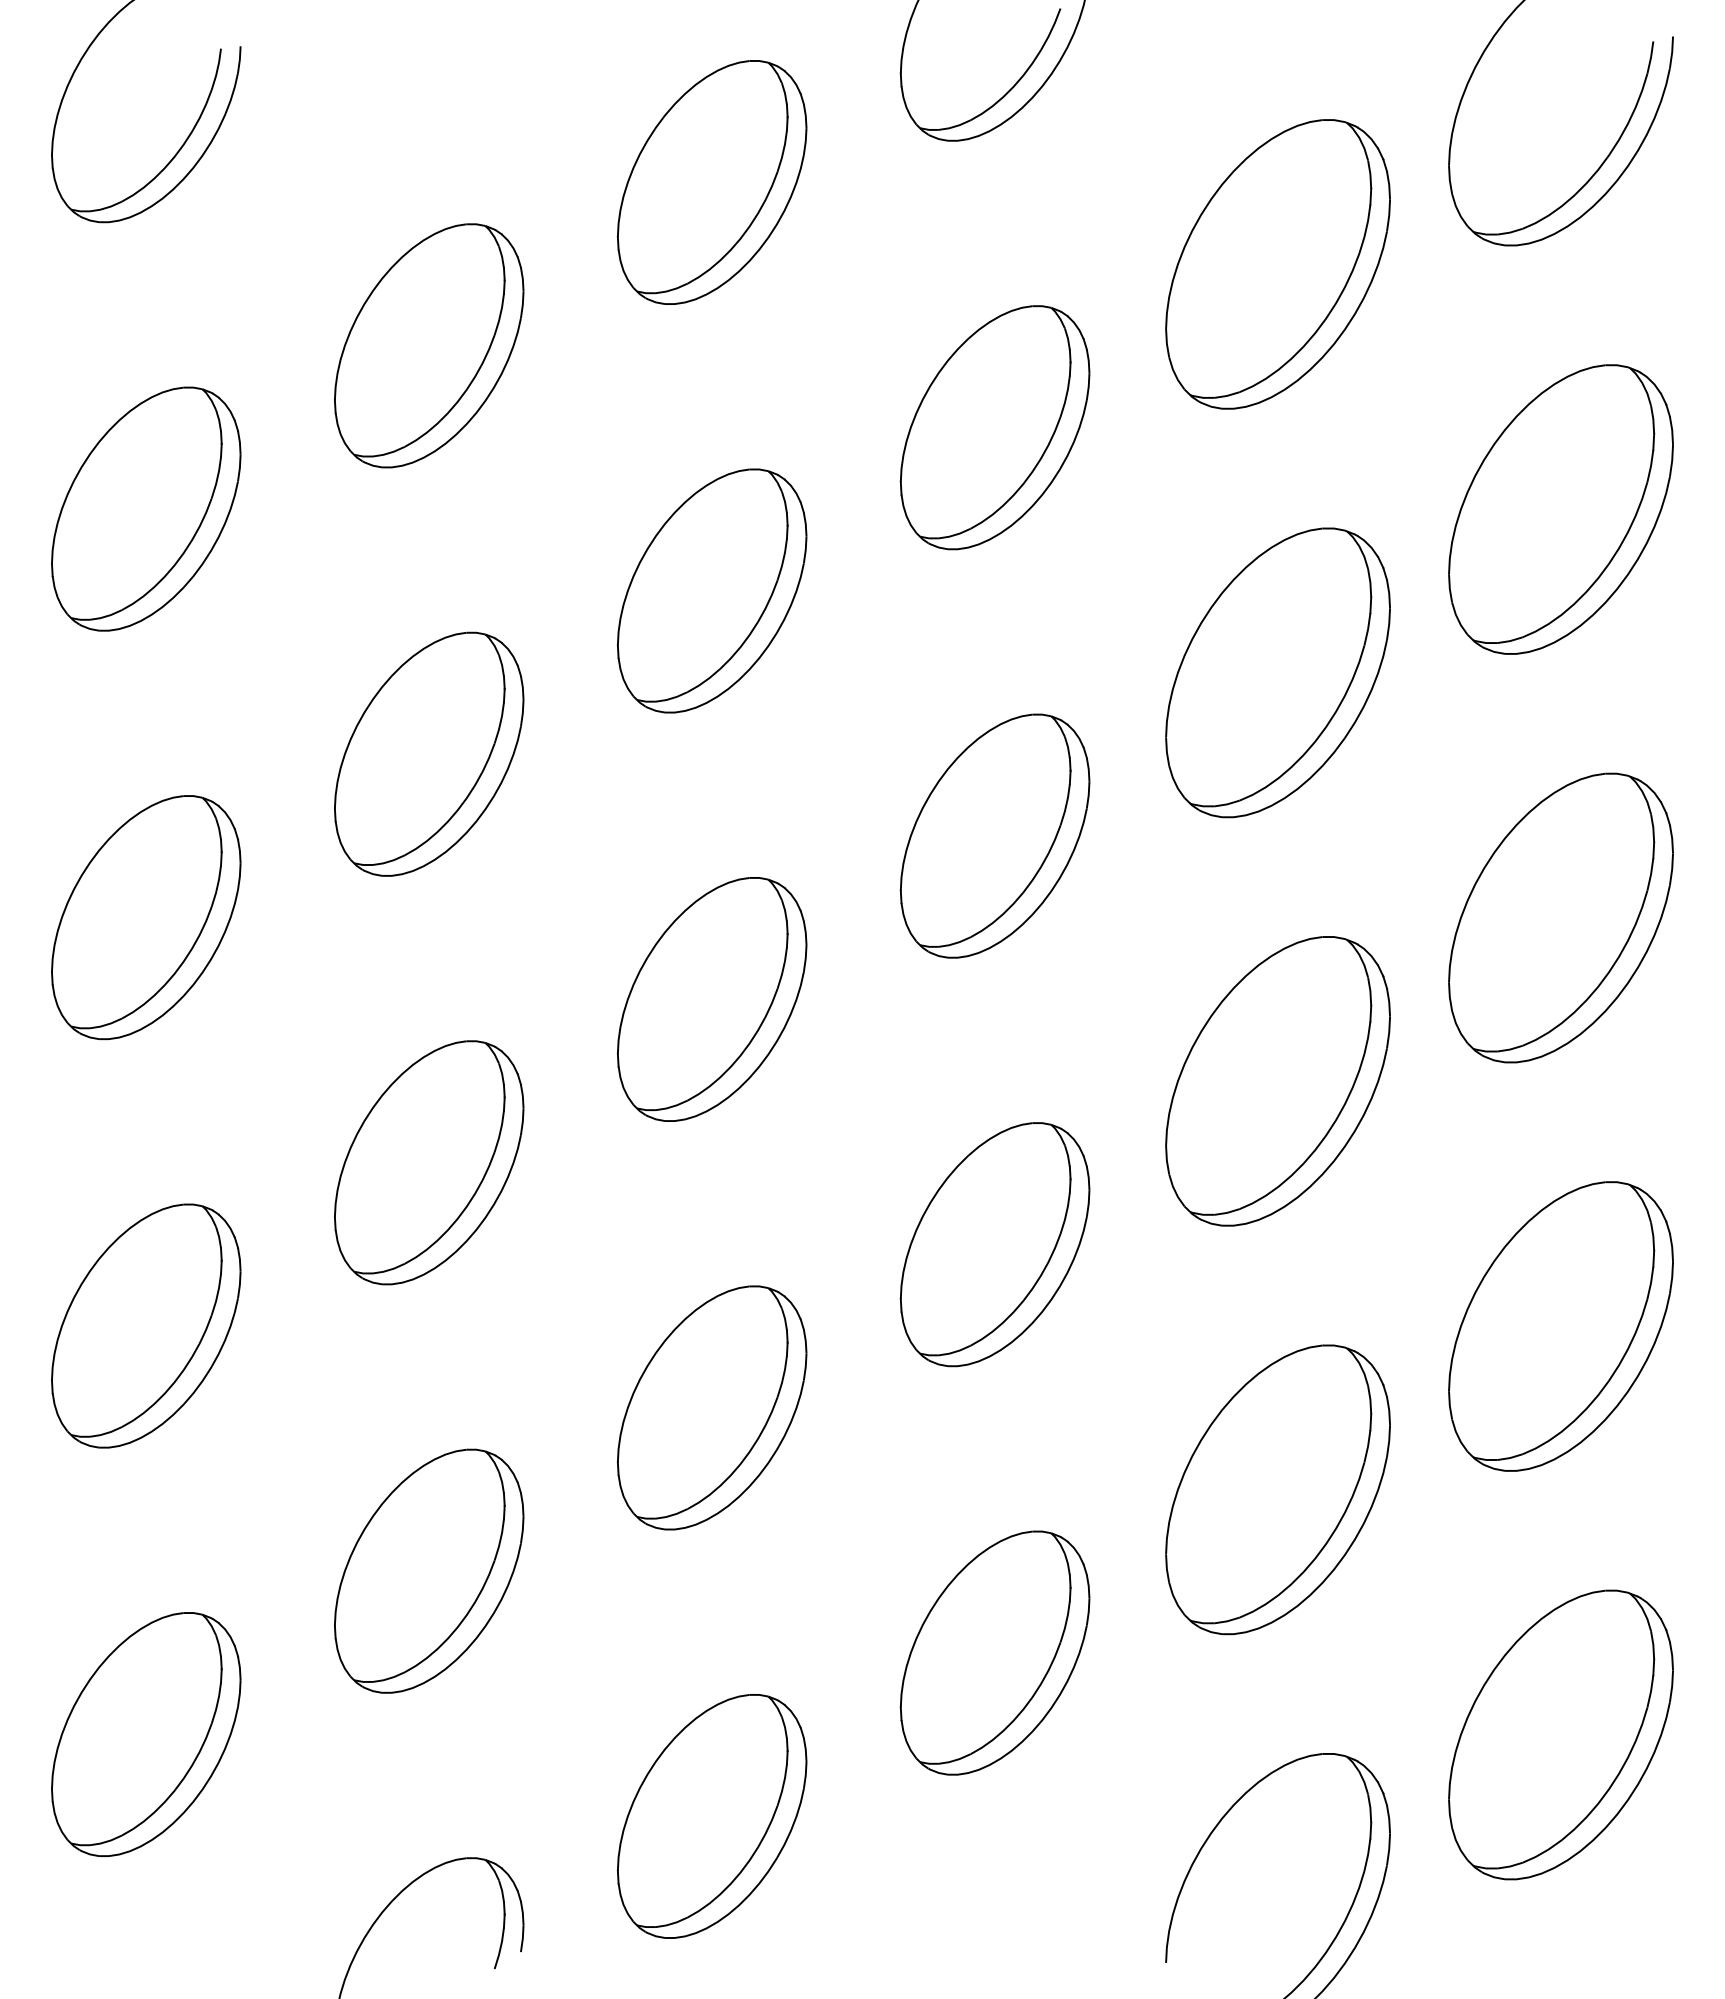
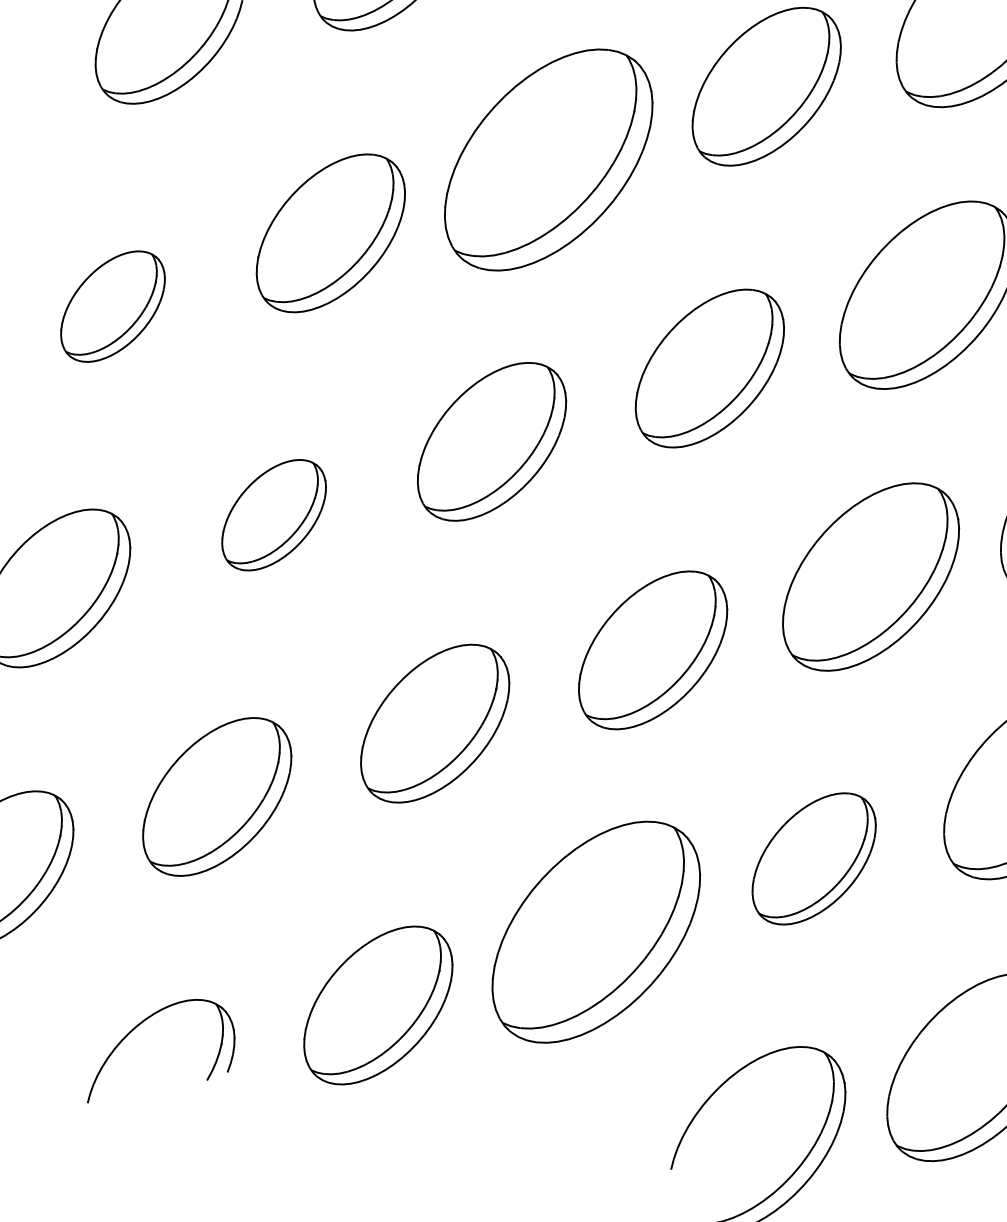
part: (712, 590) -> (549, 159), size x1.4
part: (146, 917) -> (113, 306), size x0.7
part: (429, 1162) -> (274, 515), size x0.7
part: (1277, 1489) -> (813, 858), size x0.7
part: (994, 1652) -> (595, 931), size x1.4

